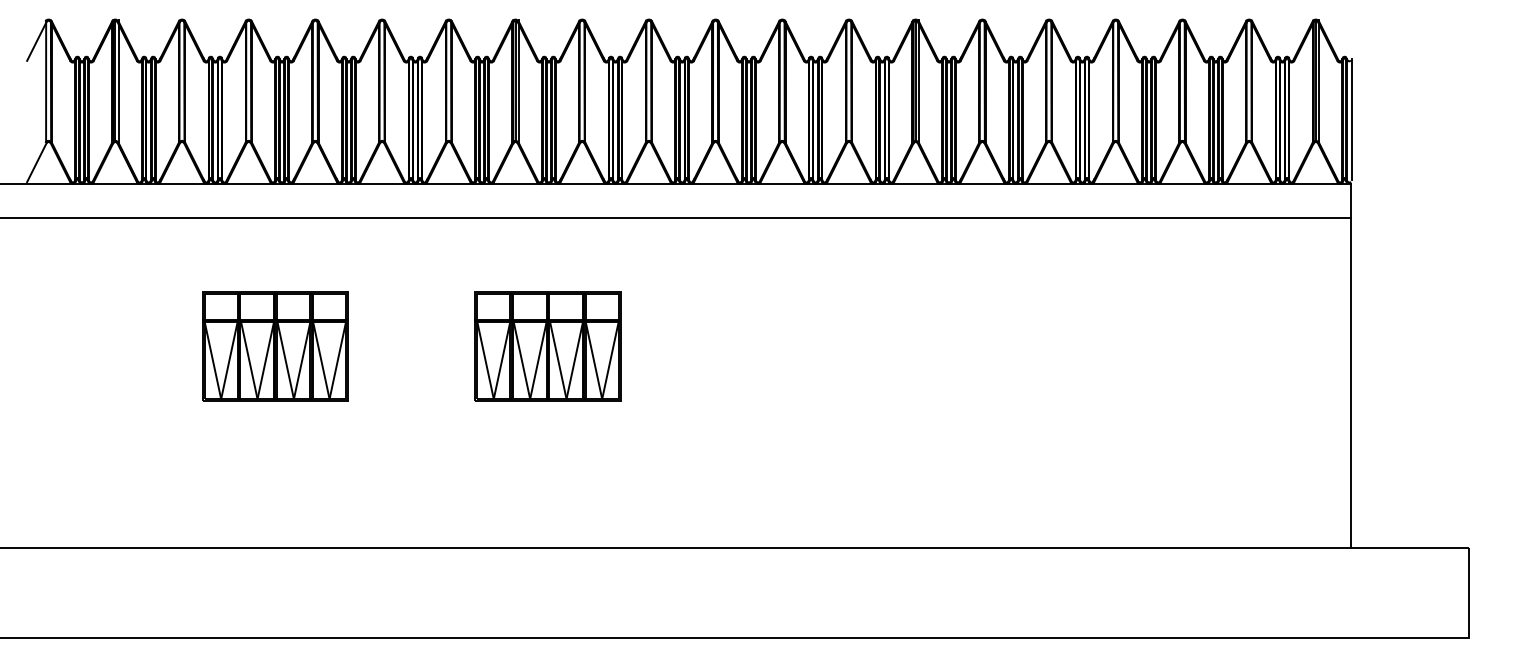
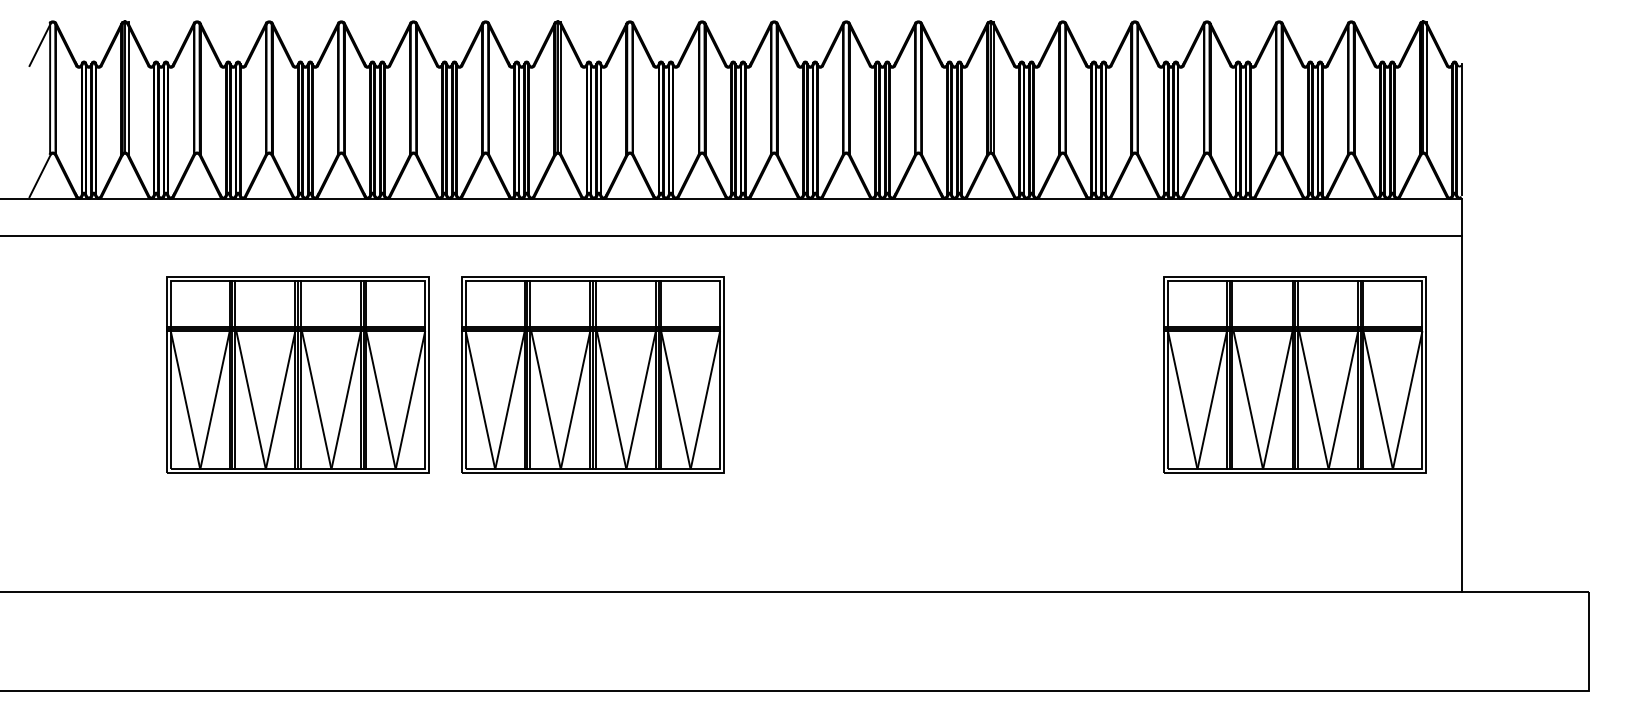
part: (275, 346) -> (298, 374), size x1.67
part: (547, 346) -> (592, 374), size x1.67
part: (1197, 346) -> (1295, 374), added

